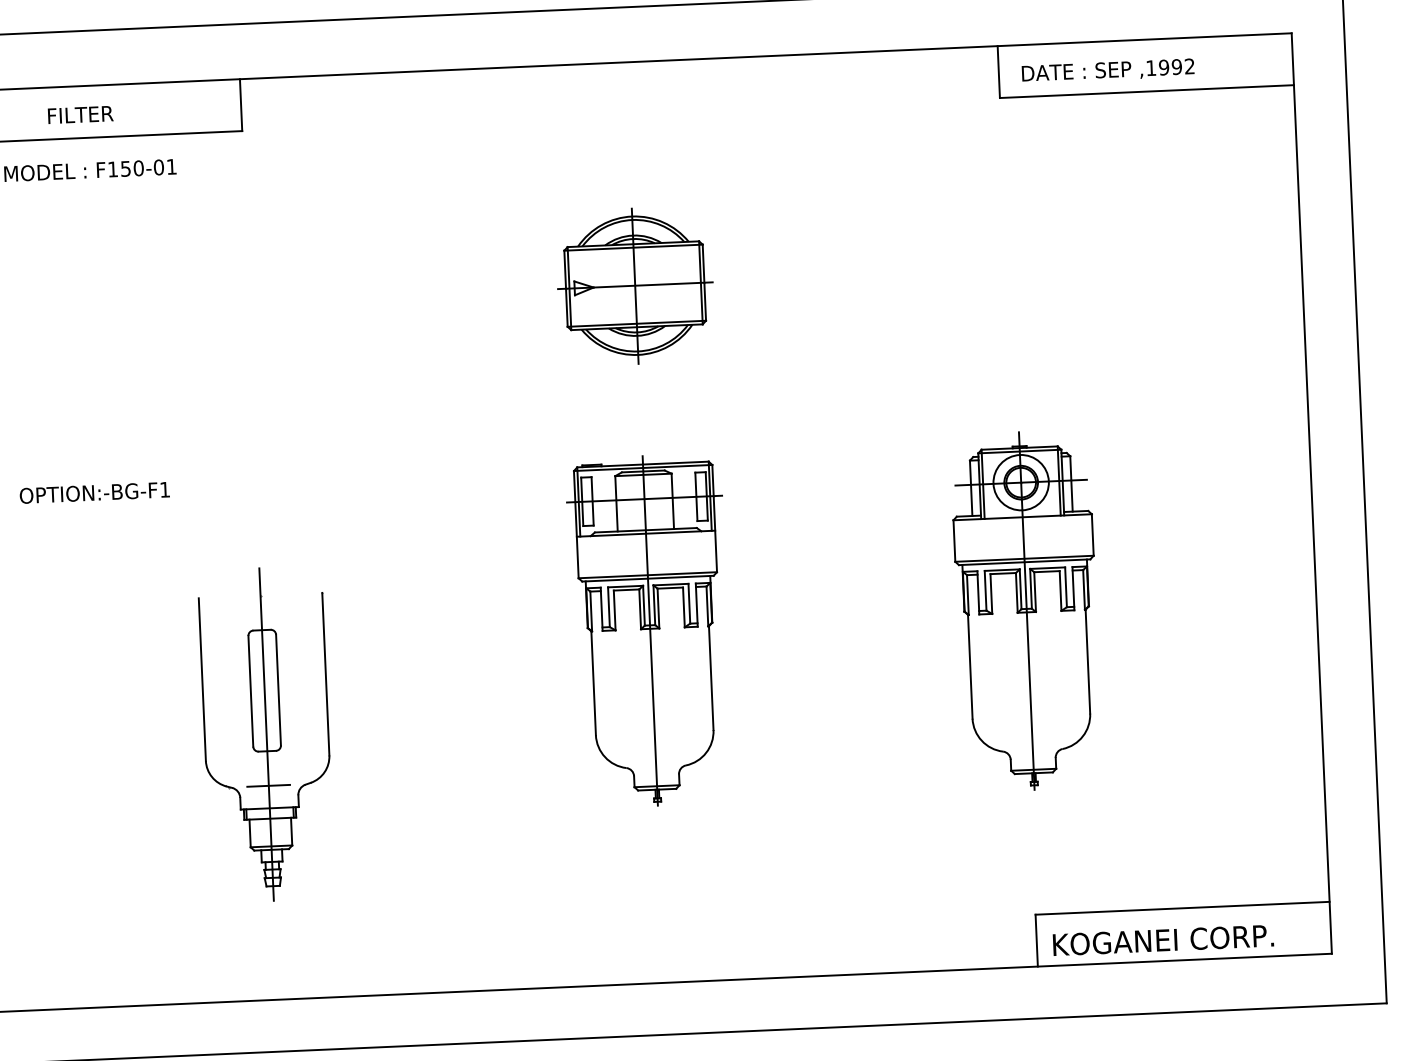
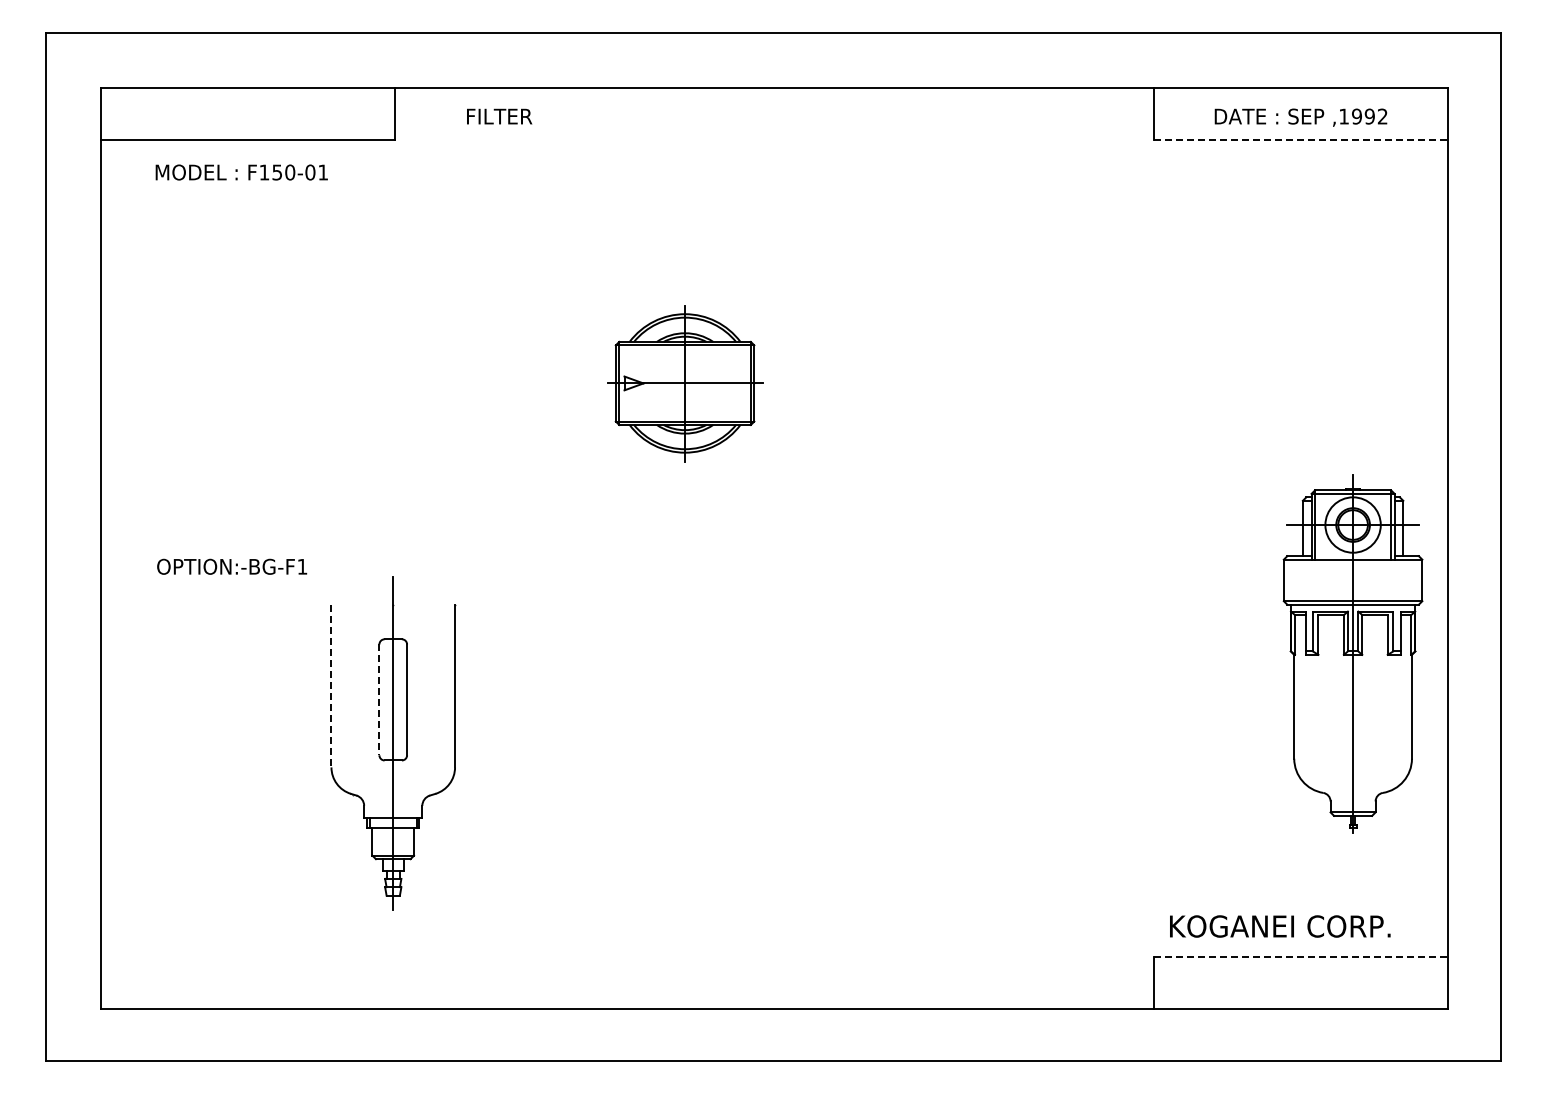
text: (1107, 70) -> (1300, 117), moved
line: (1147, 91) -> (1301, 139), solid -> dashed
text: (80, 114) -> (499, 116), moved
part: (635, 285) -> (685, 383), moved
text: (95, 492) -> (232, 566), moved
part: (1026, 611) -> (1352, 653), moved
part: (650, 630) -> (781, 656), removed
line: (202, 680) -> (331, 686), solid -> dashed
line: (250, 691) -> (379, 700), solid -> dashed
line: (268, 786) -> (392, 795), removed
line: (1183, 908) -> (1301, 957), solid -> dashed
text: (1163, 940) -> (1280, 926), moved

